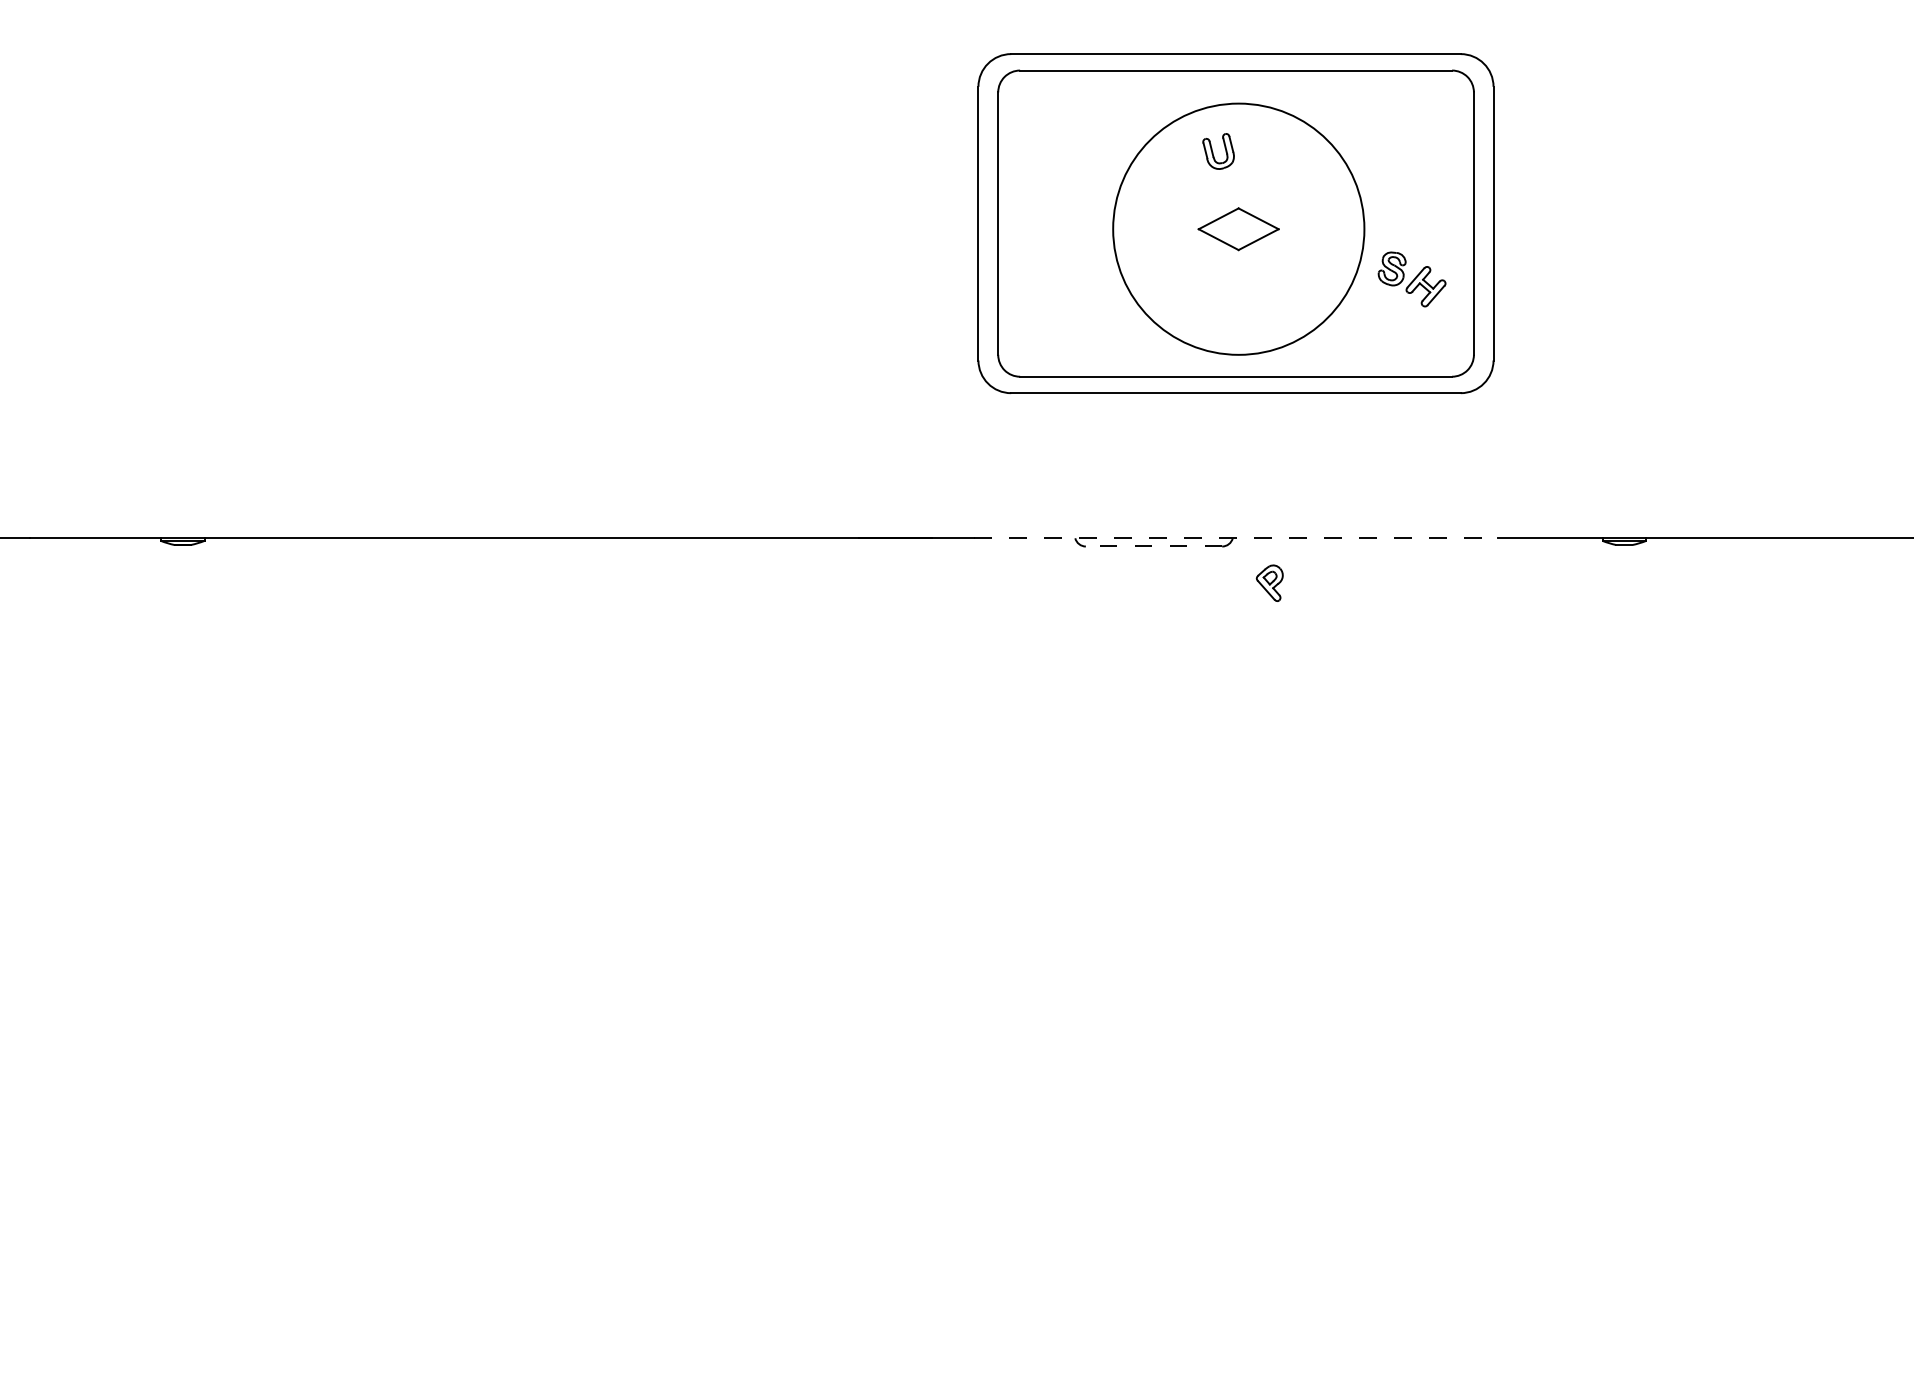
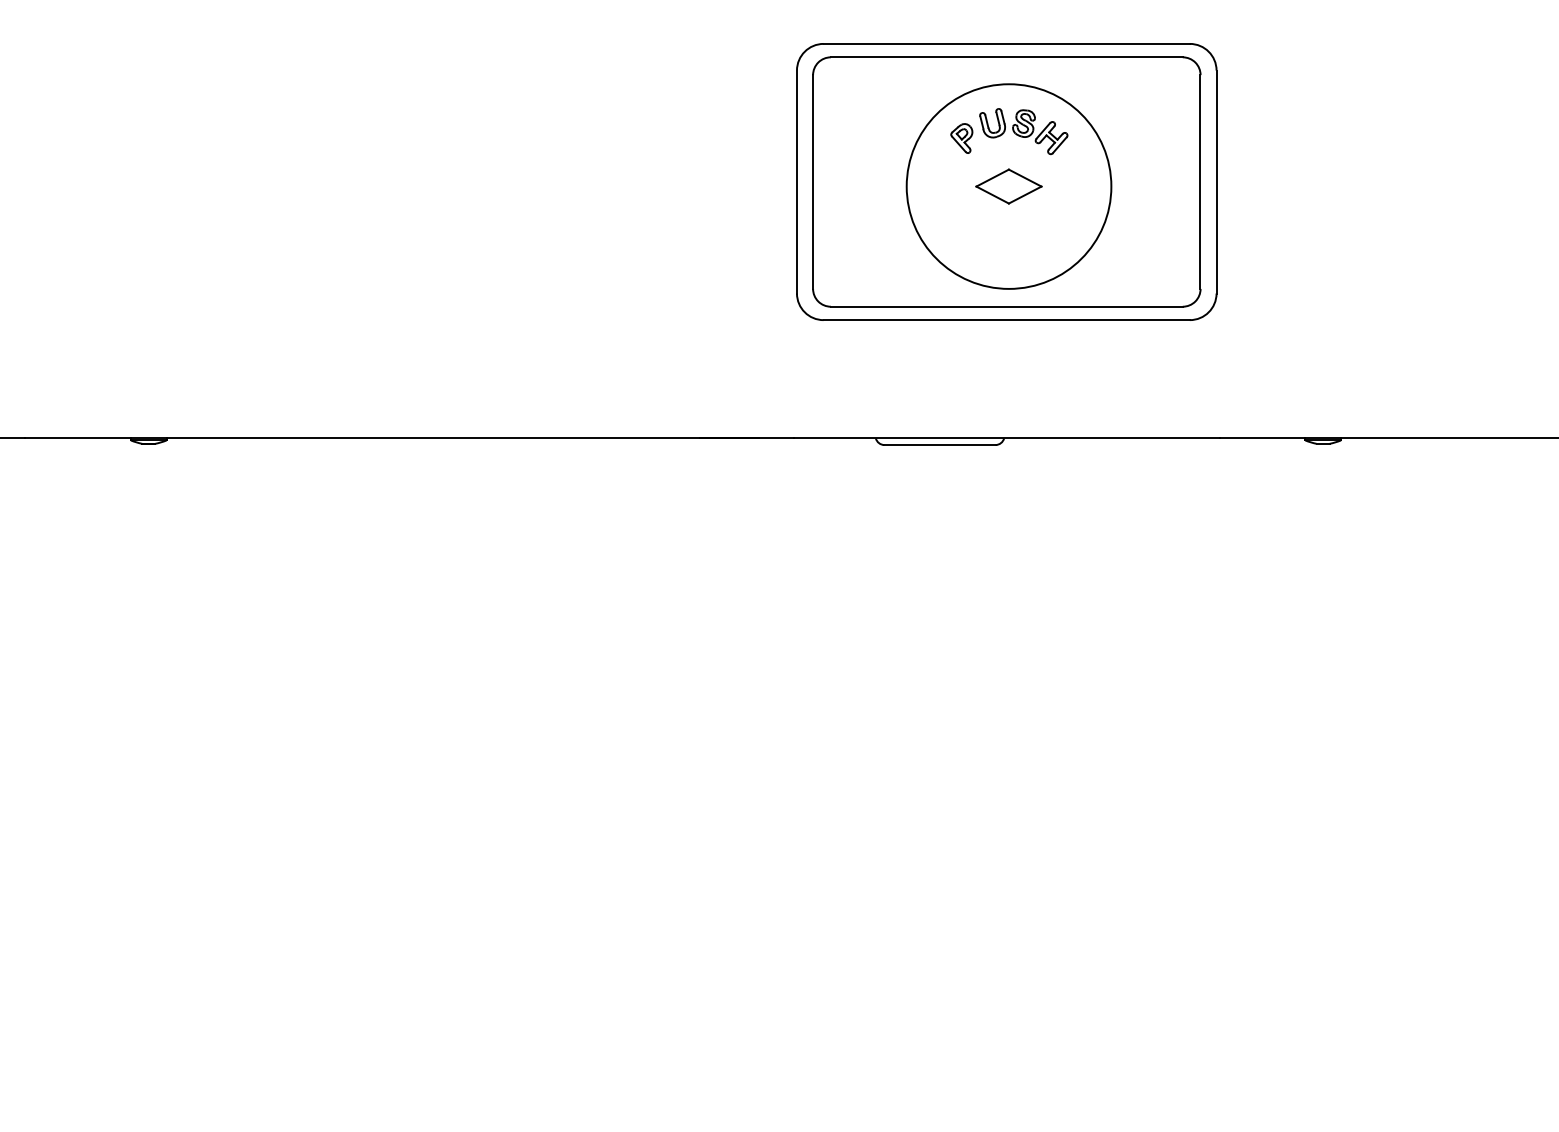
part: (1411, 279) -> (1039, 132), moved
line: (1236, 538) -> (1007, 438), dashed -> solid
line: (1153, 546) -> (939, 445), dashed -> solid
part: (1269, 582) -> (961, 137), moved

